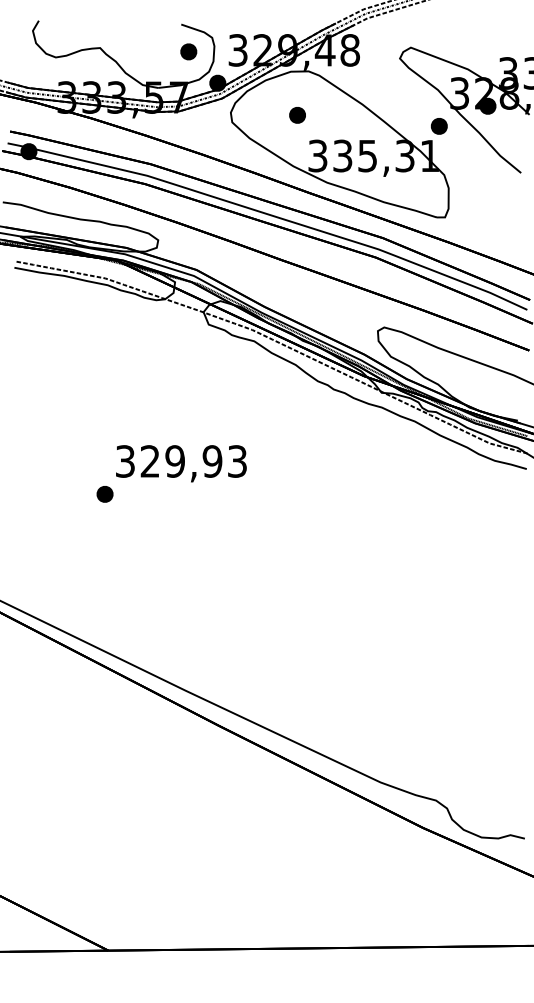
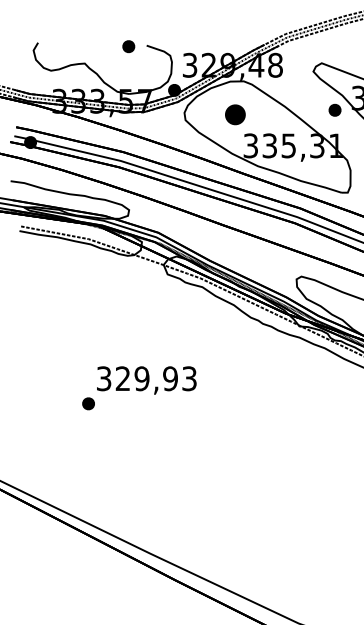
part: (188, 51) -> (128, 46), moved
part: (297, 115) -> (235, 114), size x1.6
part: (439, 126) -> (335, 110), moved

